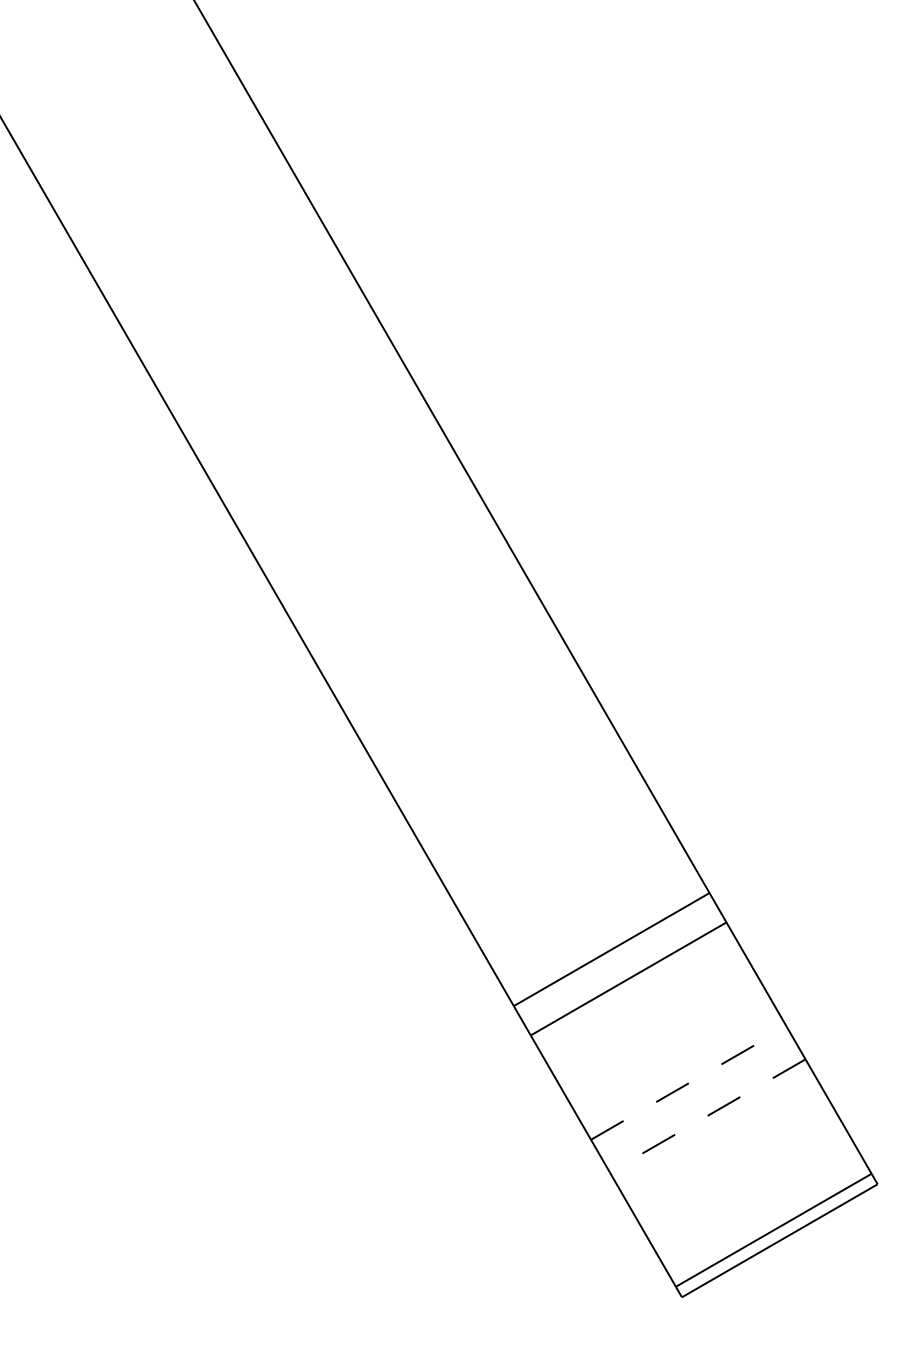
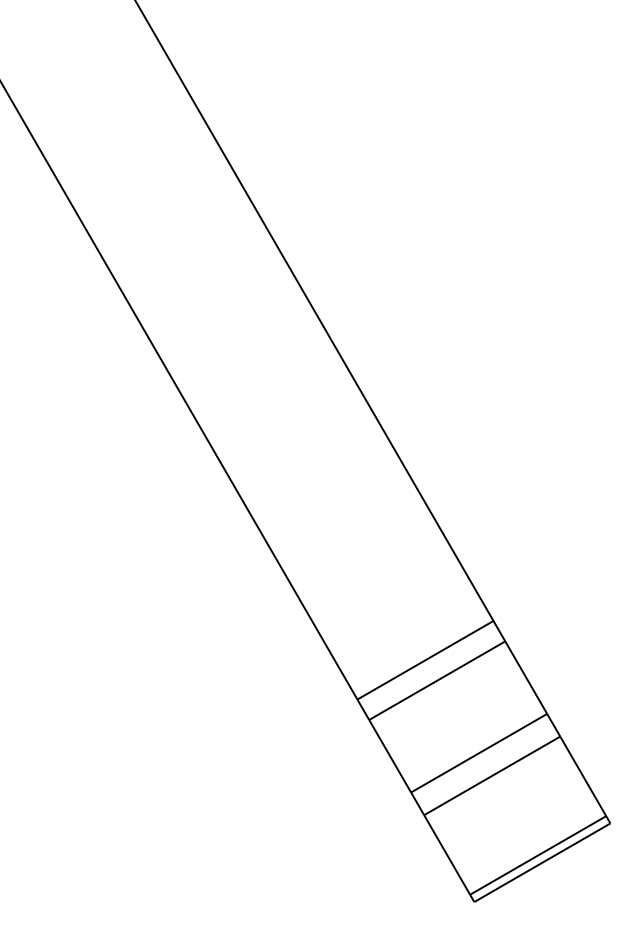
line: (689, 1083) -> (479, 753), dashed -> solid
line: (708, 1115) -> (492, 775), dashed -> solid

